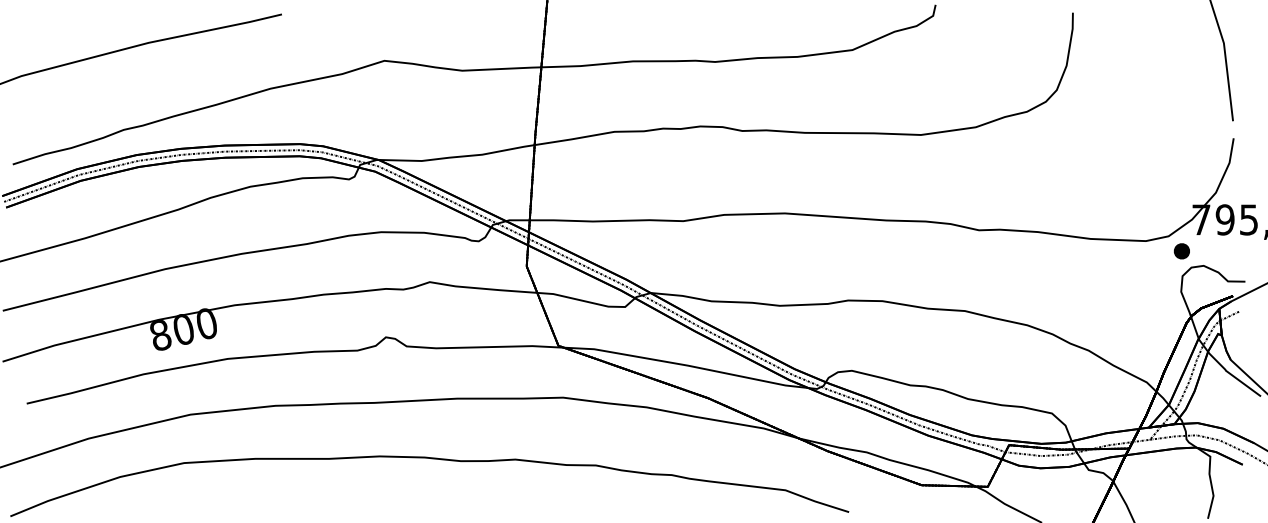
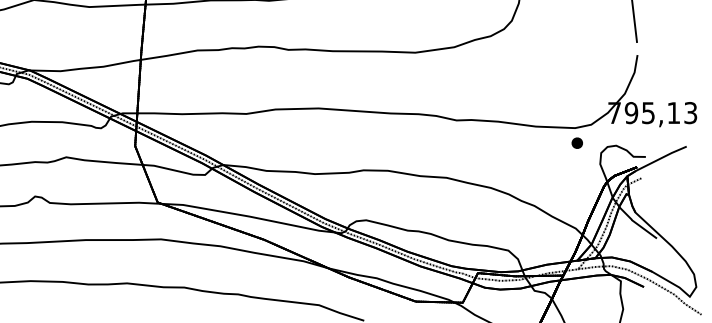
part: (1181, 251) -> (577, 143), moved

